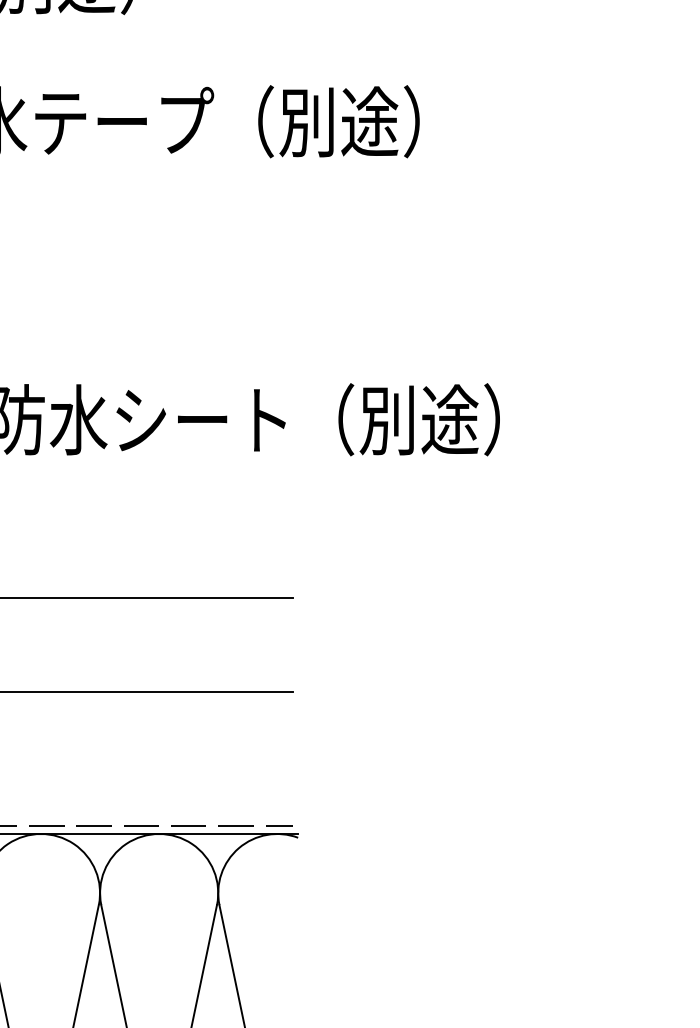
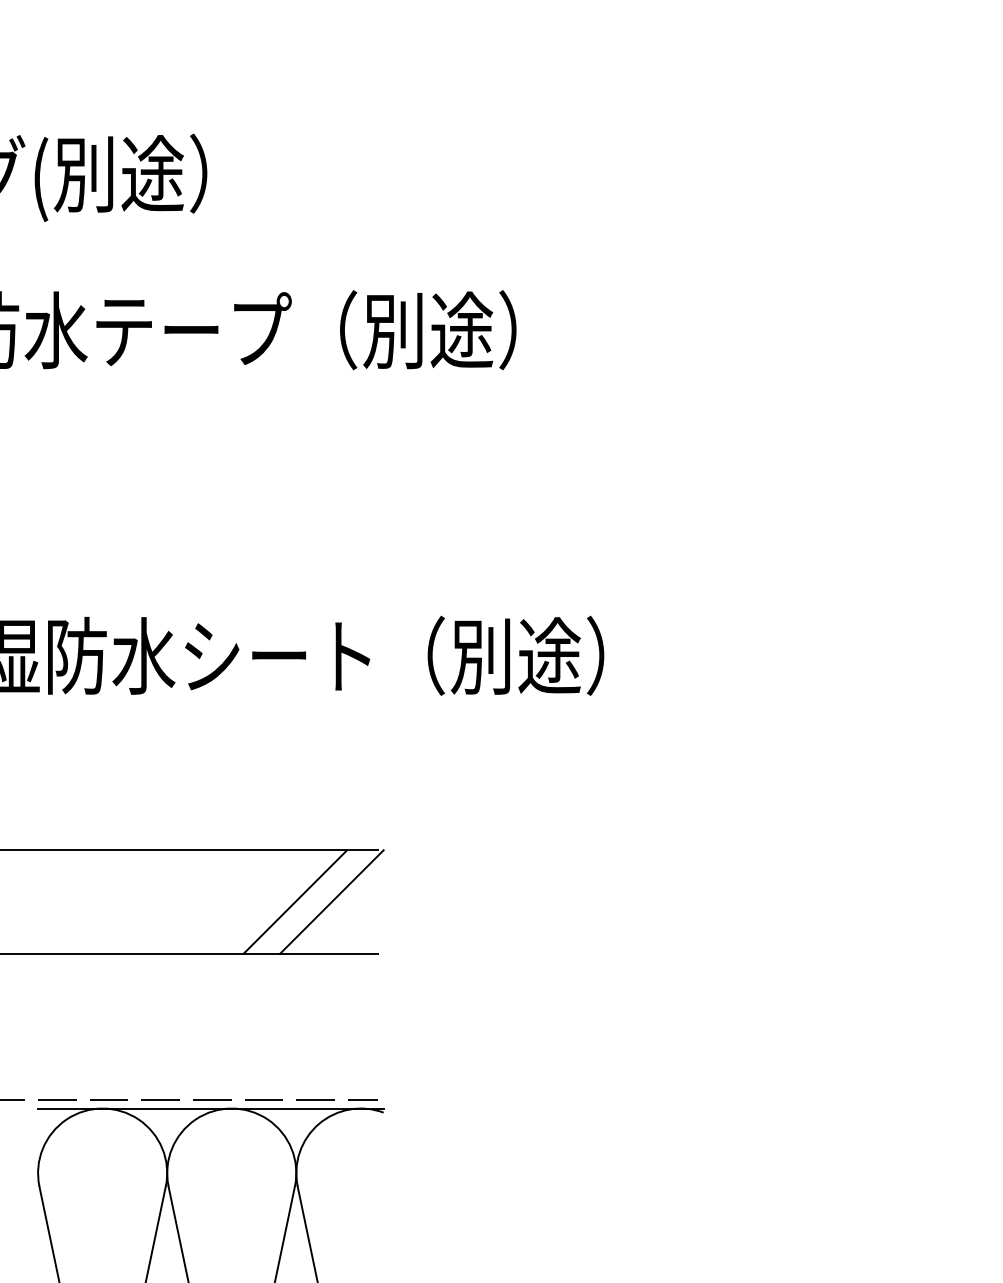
line: (217, 644) -> (295, 901), added
line: (250, 644) -> (331, 901), added

